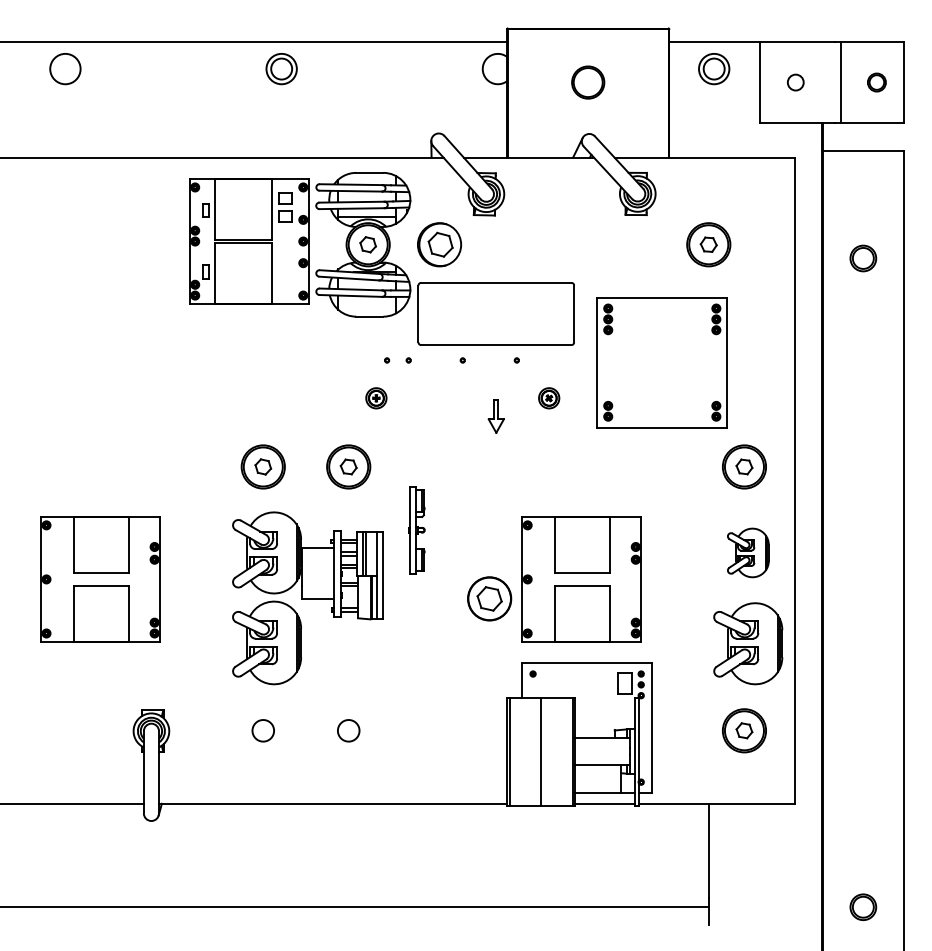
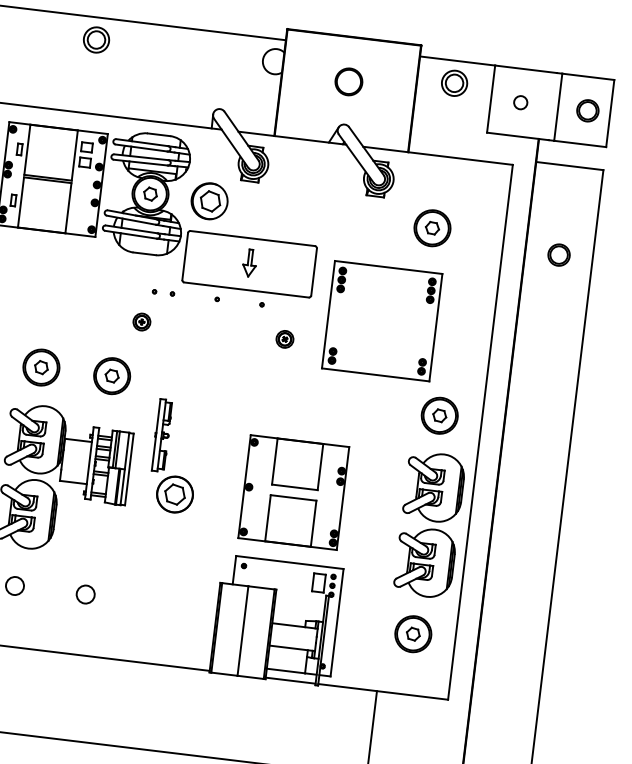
part: (876, 82) -> (587, 110), size x1.43
part: (495, 416) -> (249, 262), moved
part: (748, 552) -> (434, 487), size x1.67
part: (489, 598) -> (174, 494), moved

